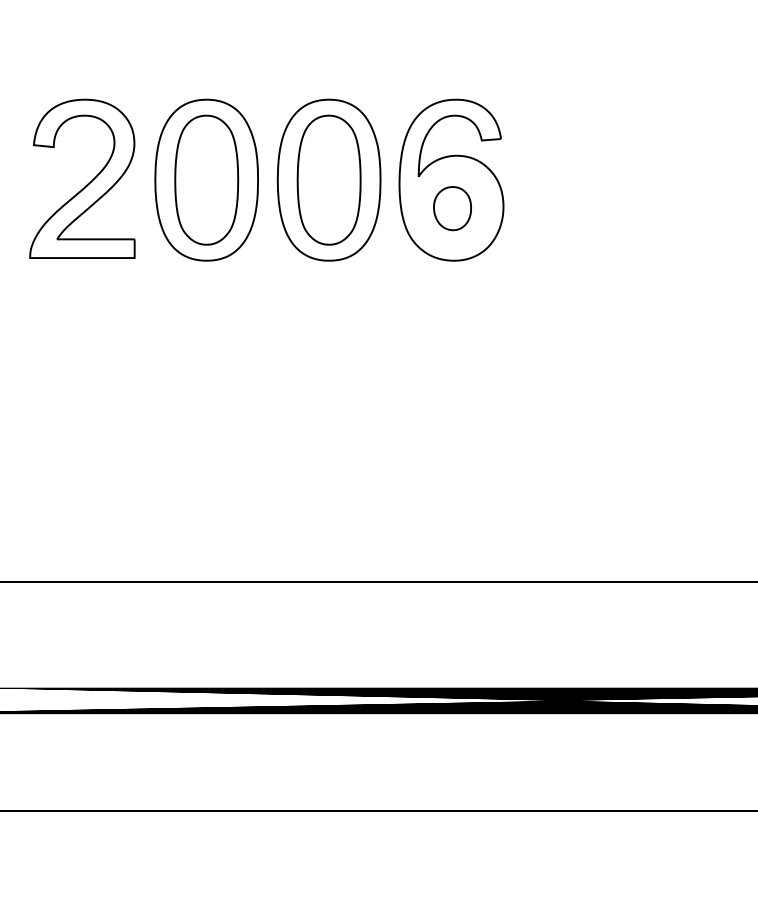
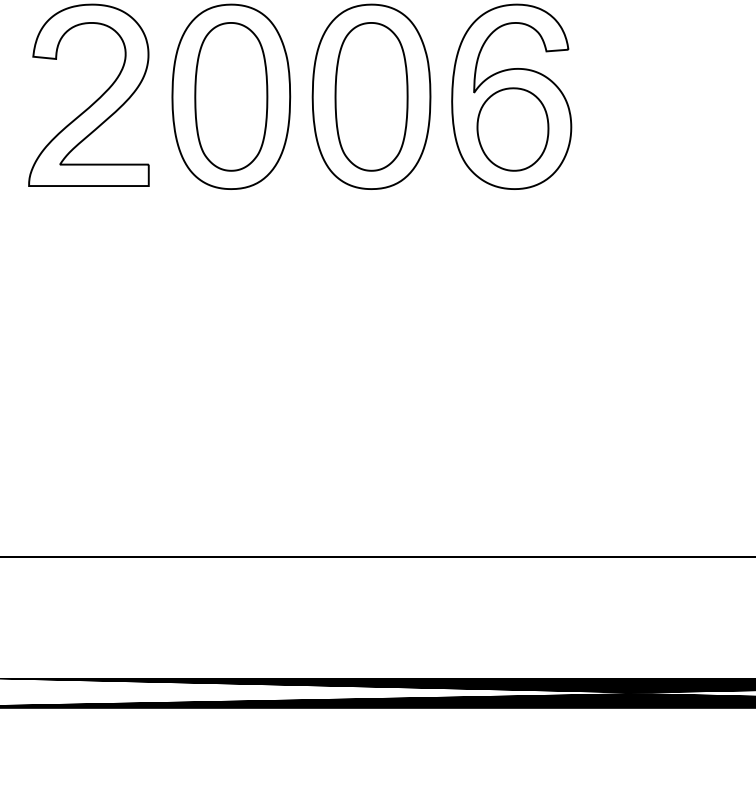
part: (452, 208) -> (512, 129), size x1.67

